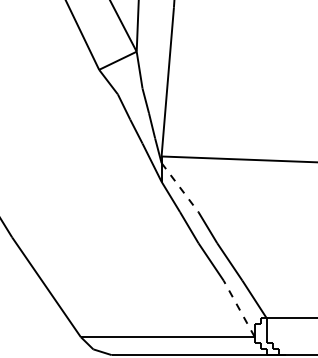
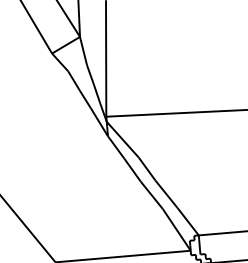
line: (180, 187) -> (123, 139), dashed -> solid
line: (239, 308) -> (176, 229), dashed -> solid

